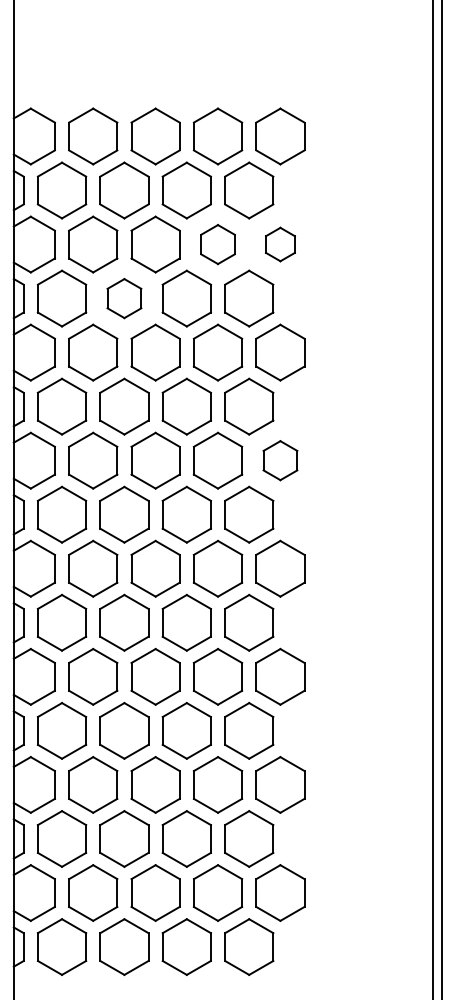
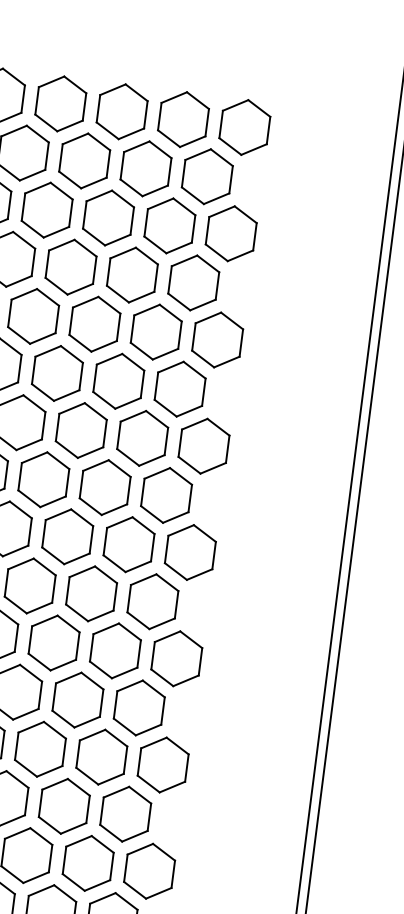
part: (217, 244) -> (169, 225), size x1.43
part: (280, 244) -> (231, 233), size x1.67
part: (124, 298) -> (71, 267), size x1.43
part: (280, 460) -> (204, 446), size x1.43

